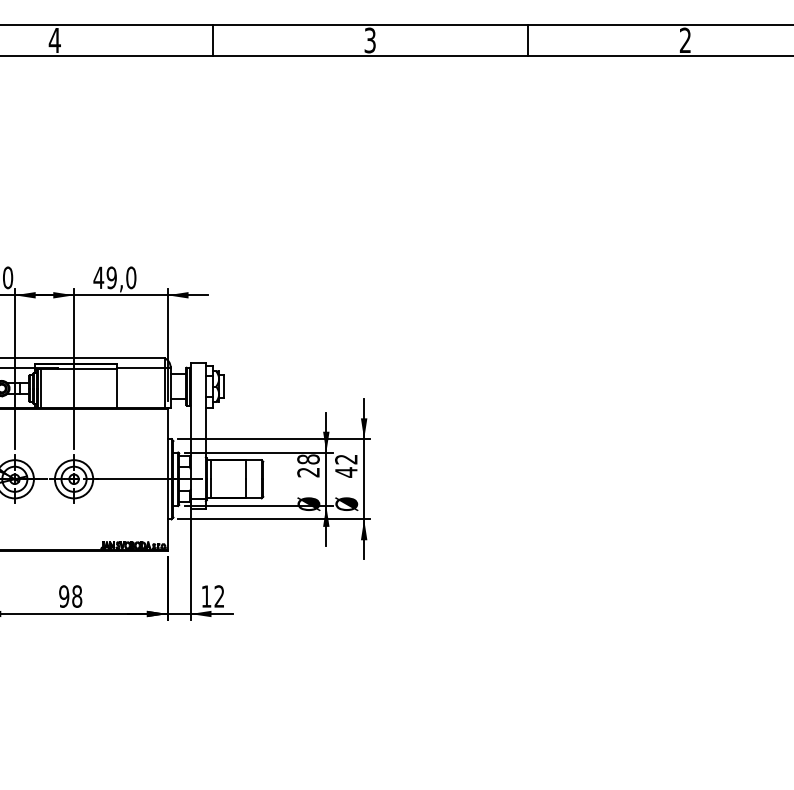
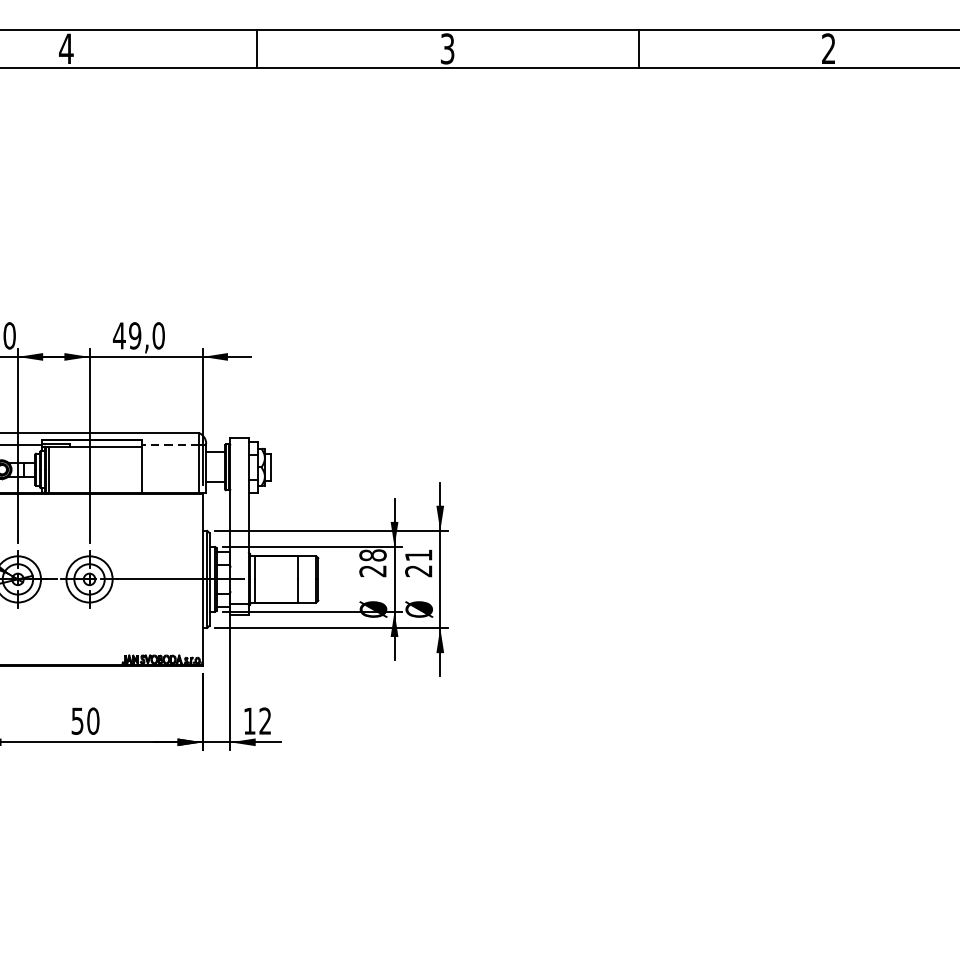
line: (140, 367) -> (169, 444), solid -> dashed
text: (346, 465) -> (418, 562), 42 -> 21
text: (70, 596) -> (85, 721), 98 -> 50

